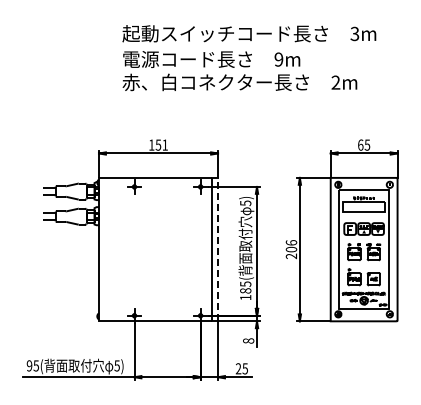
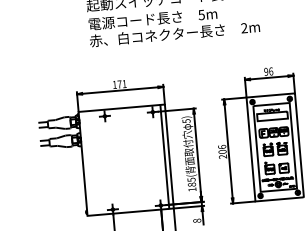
text: (278, 59) -> (201, 14), 9m -> 5m
text: (158, 144) -> (119, 84), 151 -> 171
text: (364, 144) -> (268, 71), 65 -> 96
line: (218, 249) -> (169, 156), dashed -> solid

